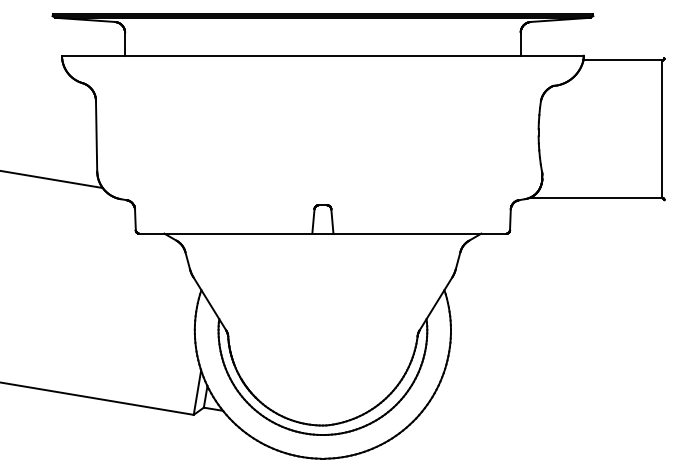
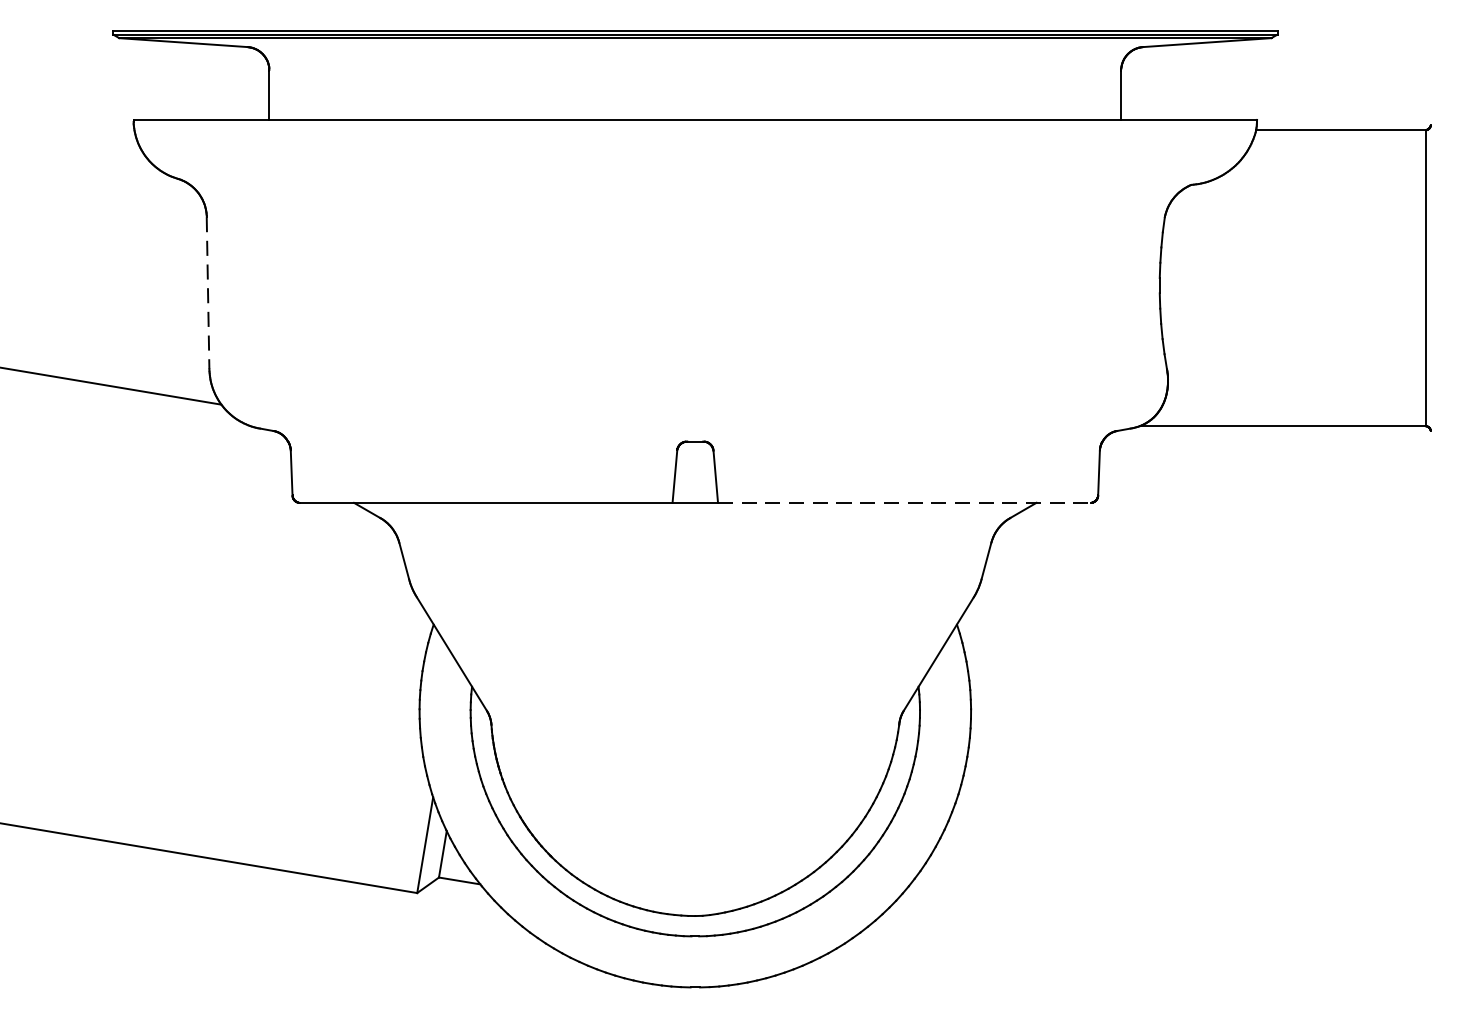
line: (96, 136) -> (207, 293), solid -> dashed
line: (420, 233) -> (905, 502), solid -> dashed

